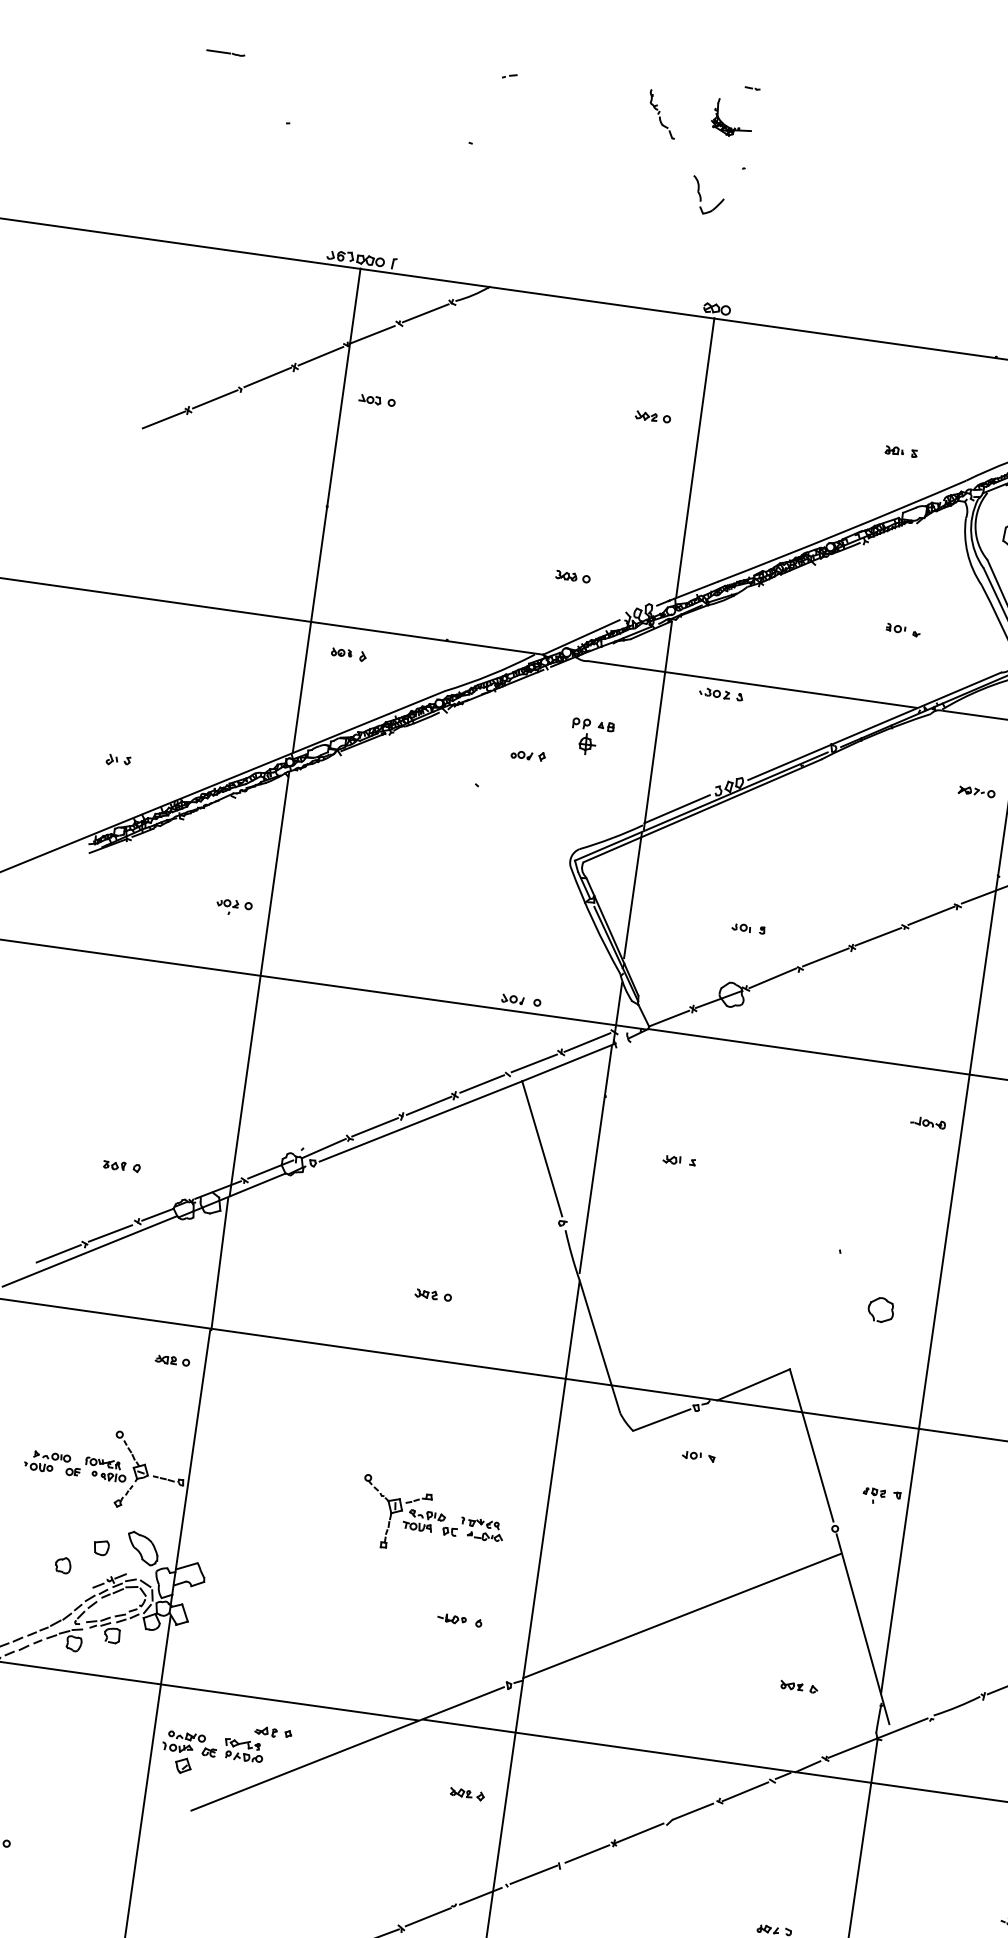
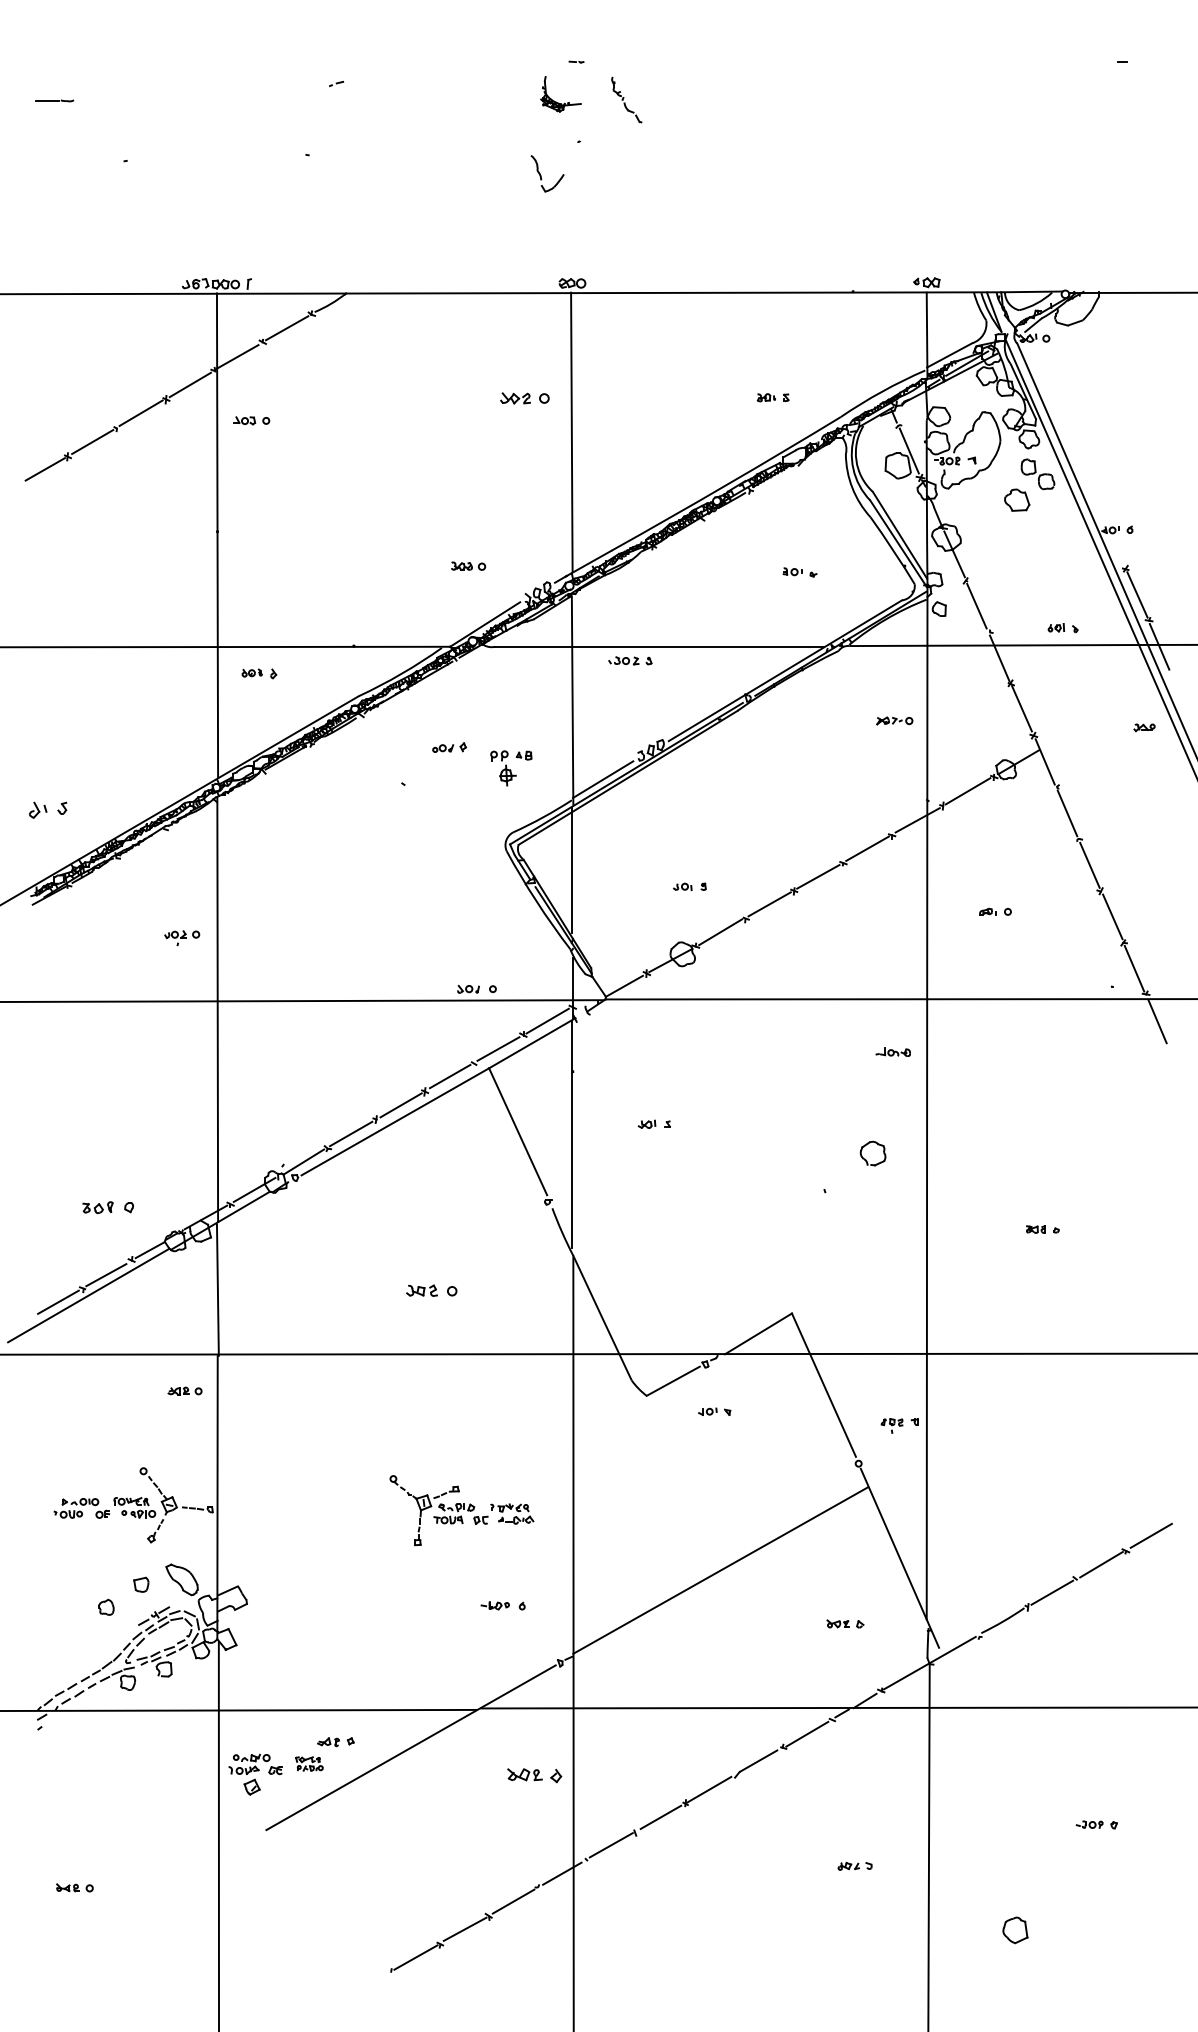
part: (662, 113) -> (626, 99), moved
part: (652, 417) -> (524, 398), size x1.4
part: (591, 737) -> (511, 768), moved
part: (117, 759) -> (47, 809), size x1.6
part: (121, 1166) -> (107, 1207), size x1.4
part: (433, 1295) -> (431, 1290), size x1.4
part: (873, 1314) -> (866, 1159), moved
part: (243, 1750) -> (309, 1763), size x0.7
part: (467, 1794) -> (534, 1775), size x1.6

